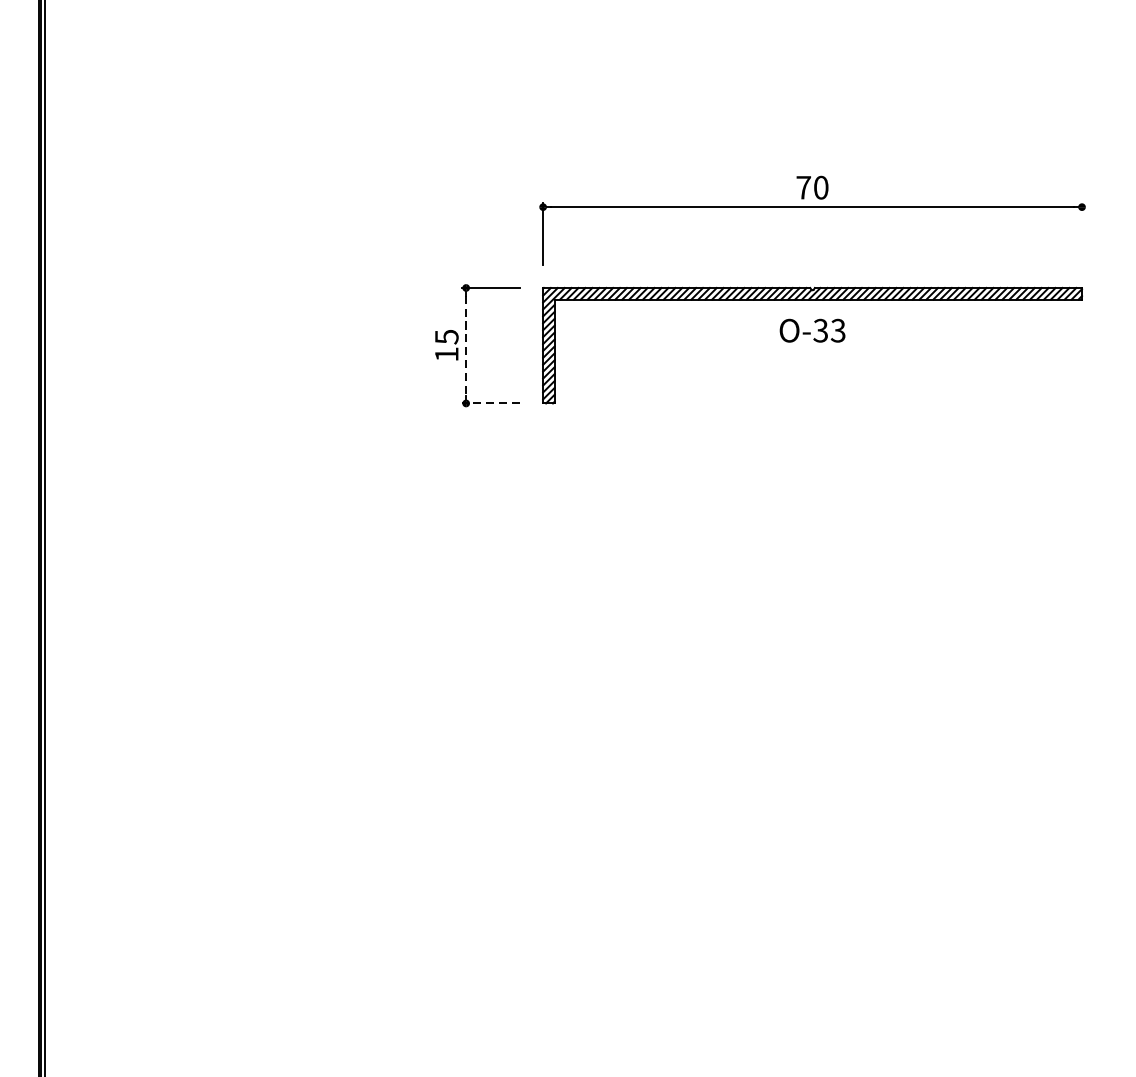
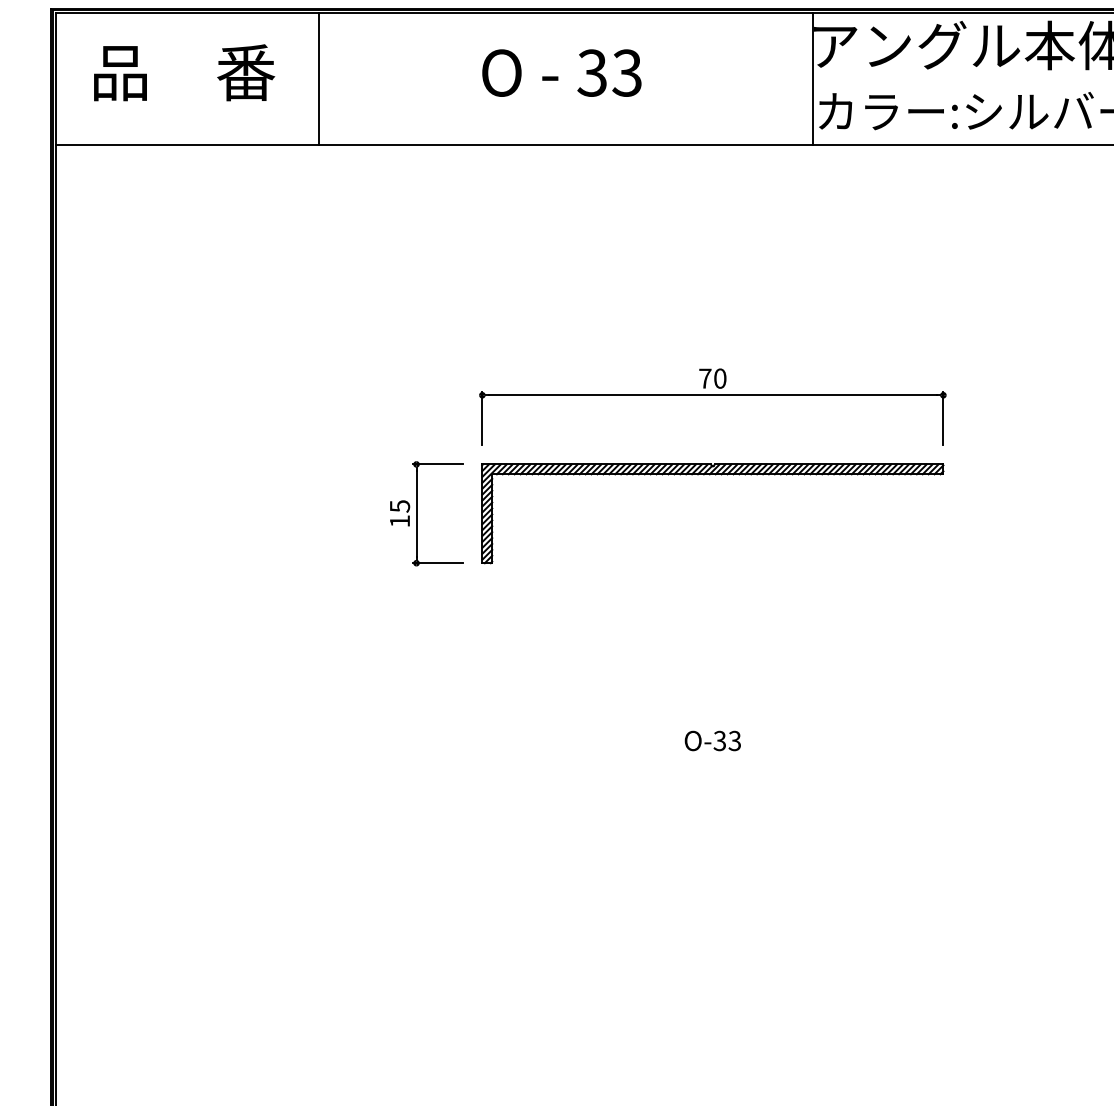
line: (1082, 233) -> (943, 417), added
text: (812, 330) -> (712, 740), moved
line: (466, 345) -> (416, 513), dashed -> solid
line: (490, 403) -> (437, 563), dashed -> solid

